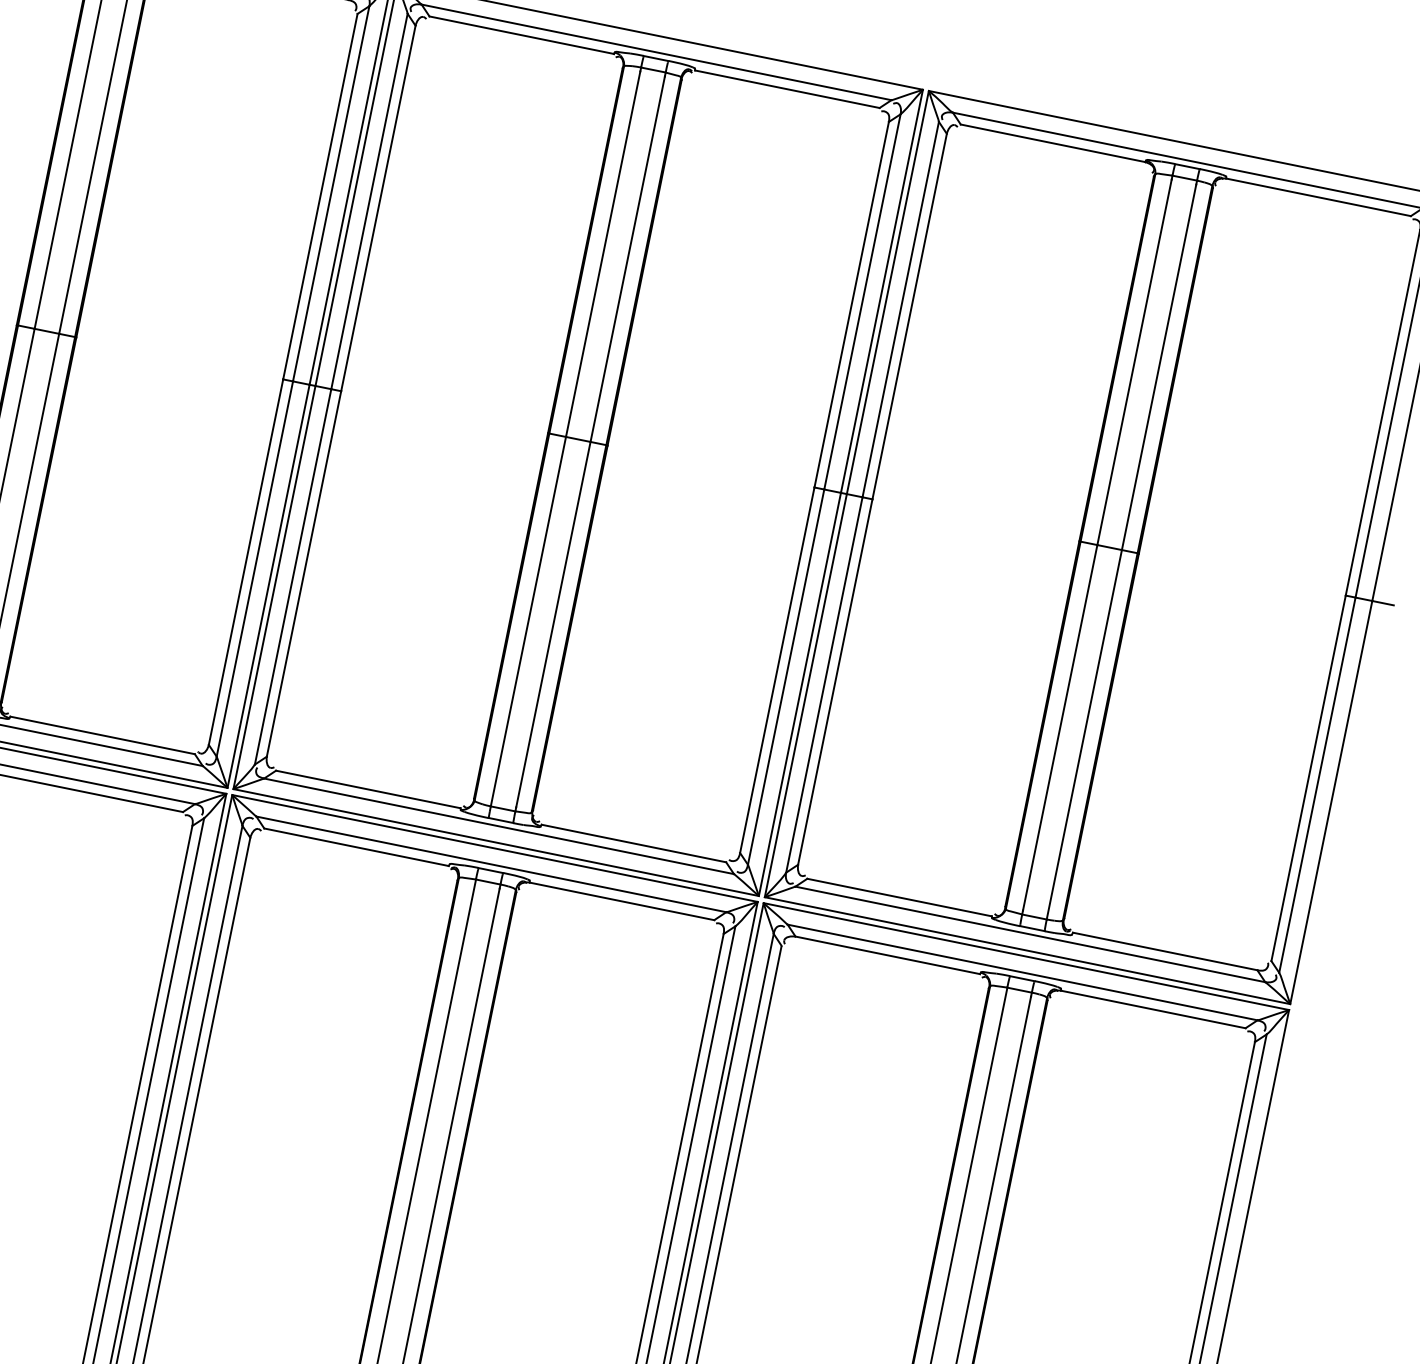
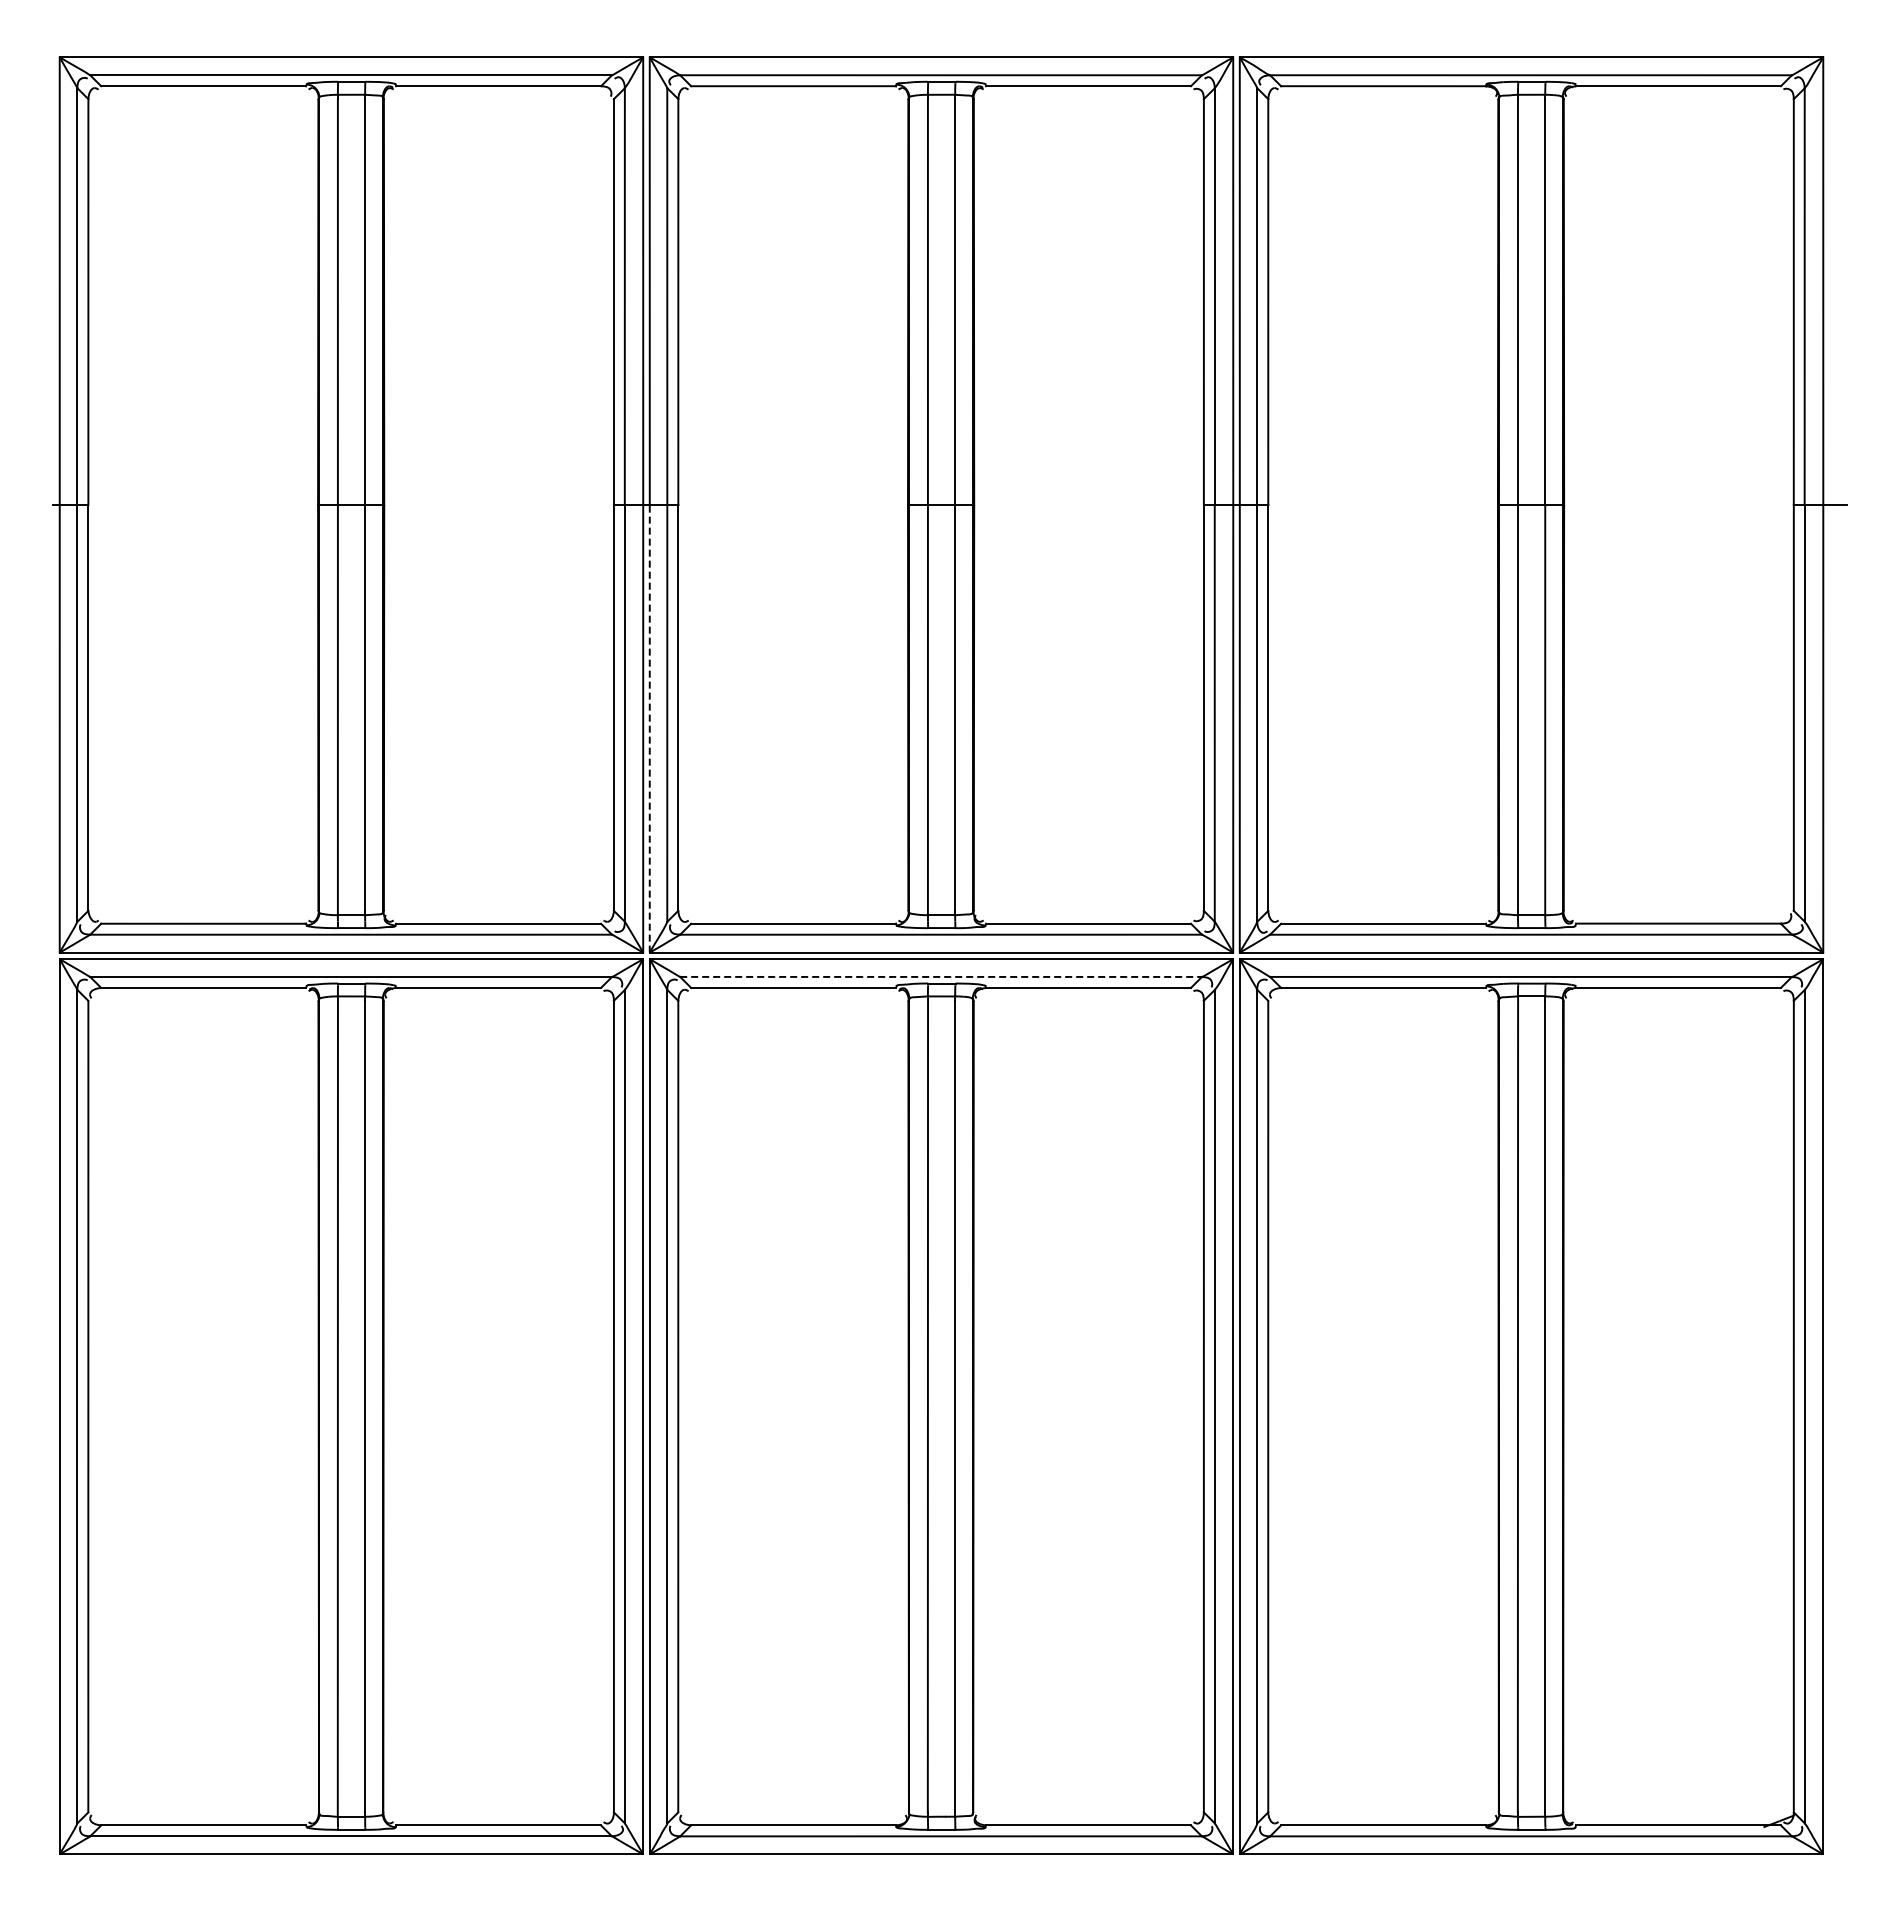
line: (274, 587) -> (649, 728), solid -> dashed
line: (491, 864) -> (941, 976), solid -> dashed

